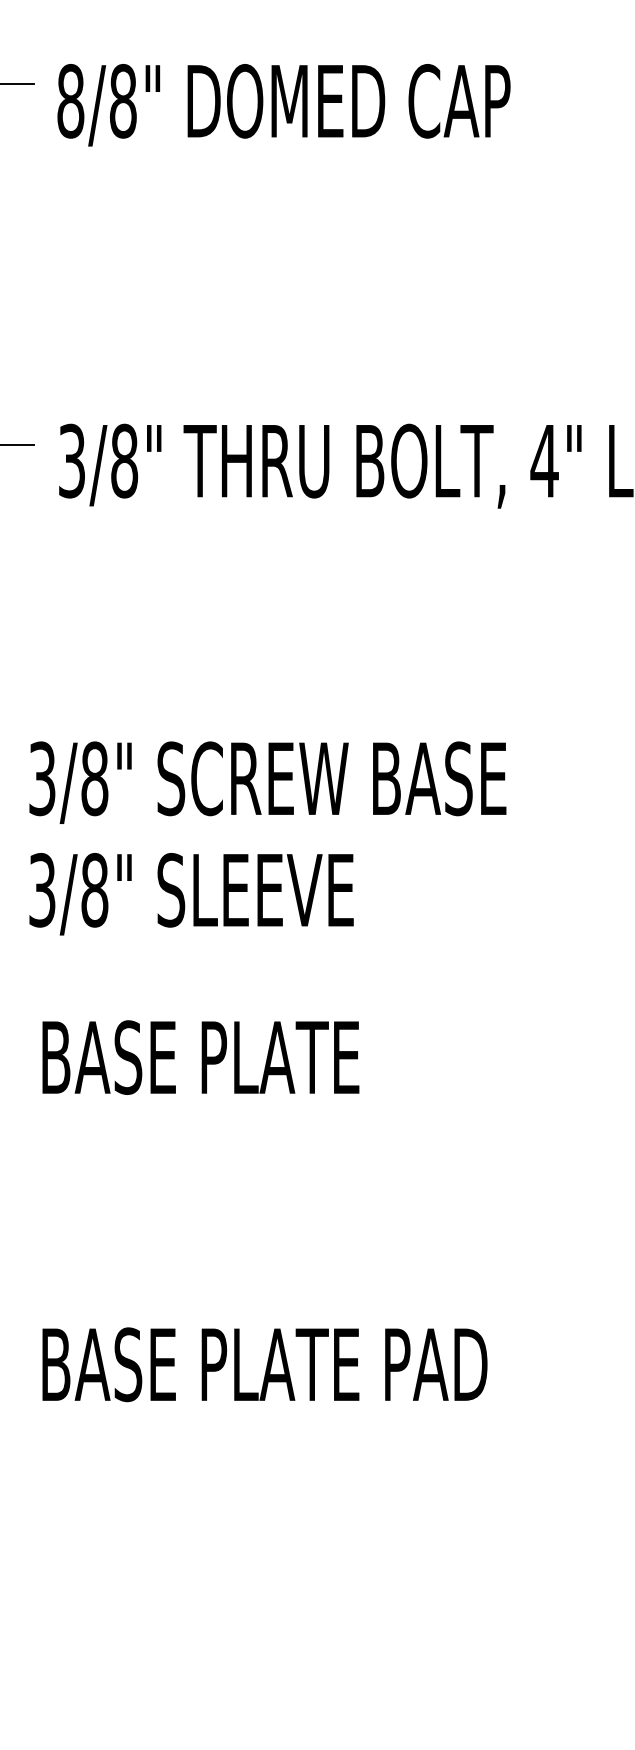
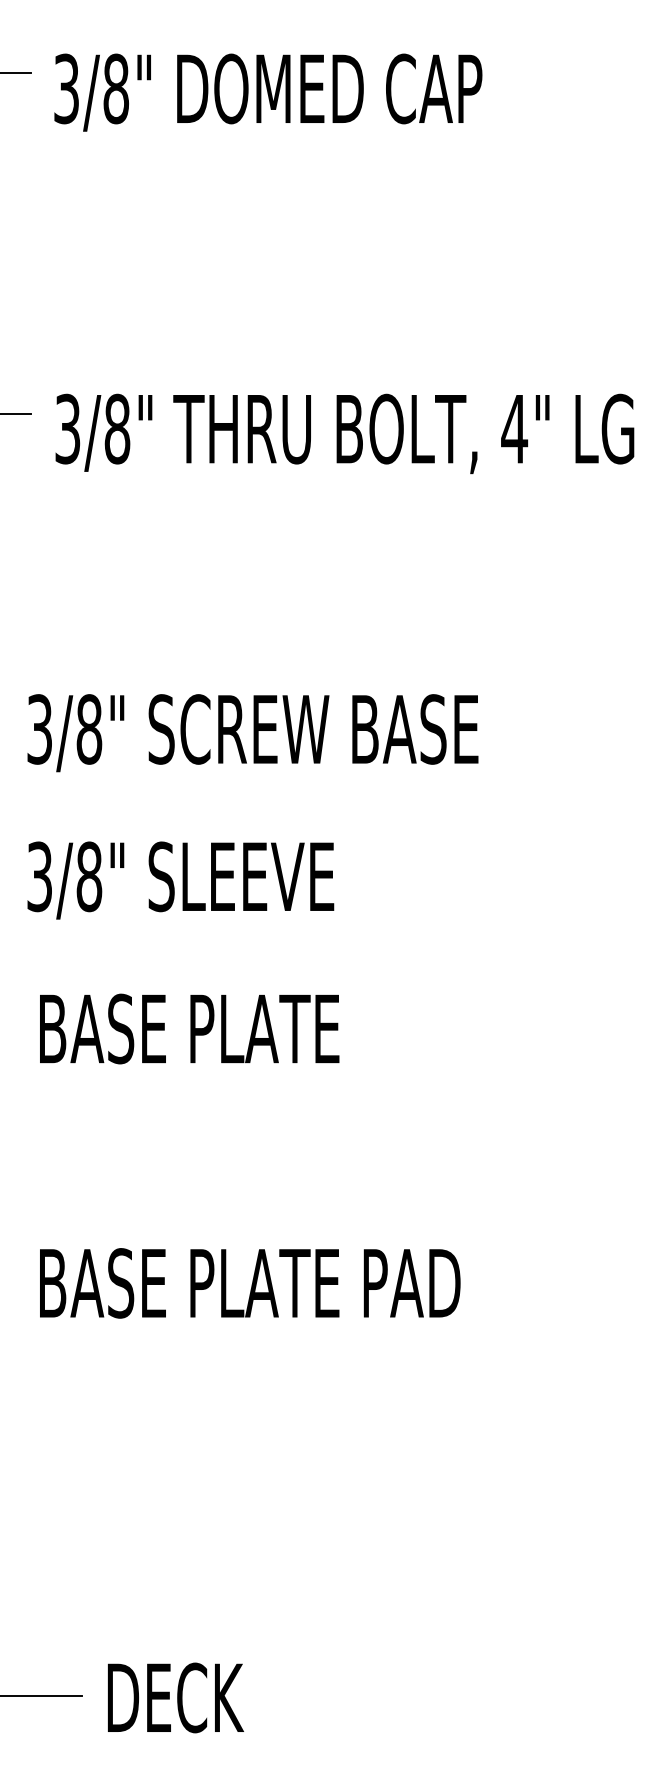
text: (70, 100) -> (66, 88), 8/8" -> 3/8"
text: (191, 894) -> (180, 880), moved
text: (200, 1057) -> (189, 1028), moved

